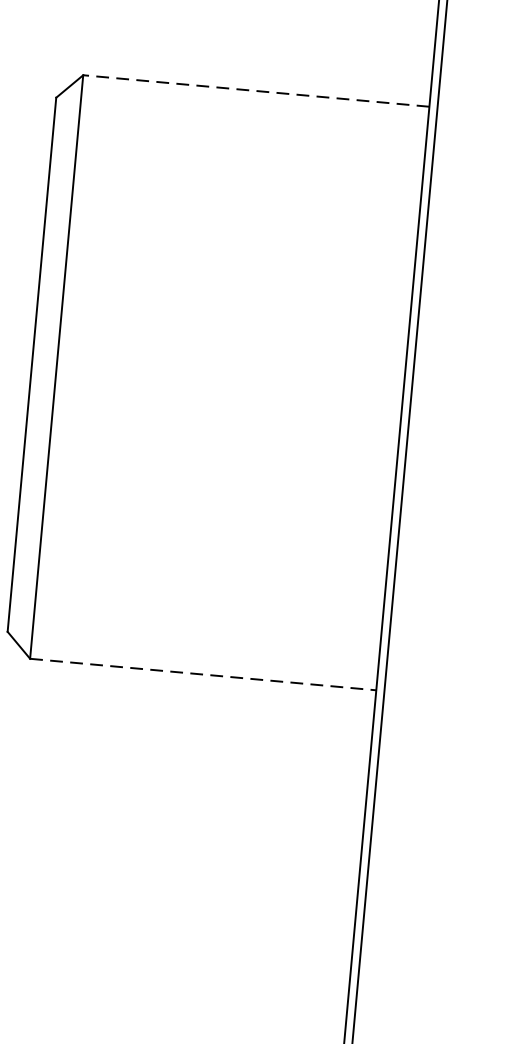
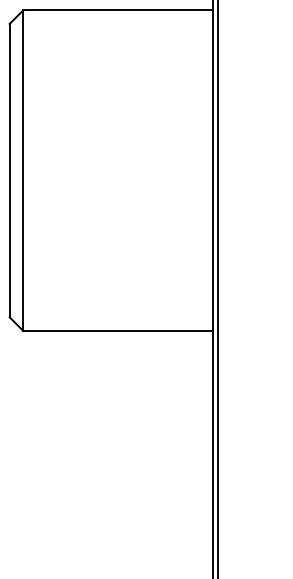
line: (254, 91) -> (117, 10), dashed -> solid
line: (203, 673) -> (118, 330), dashed -> solid

